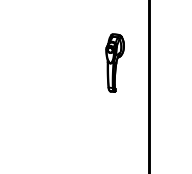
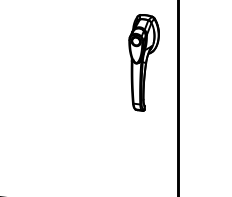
part: (114, 62) -> (143, 62), size x1.67

